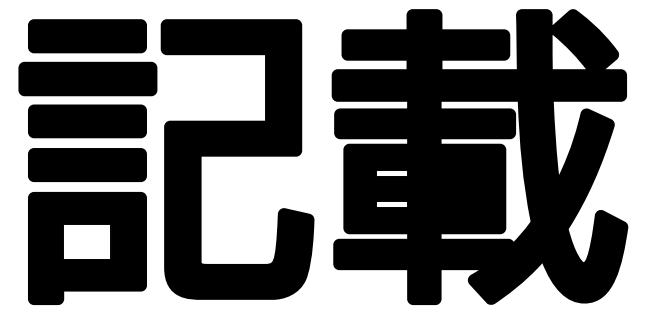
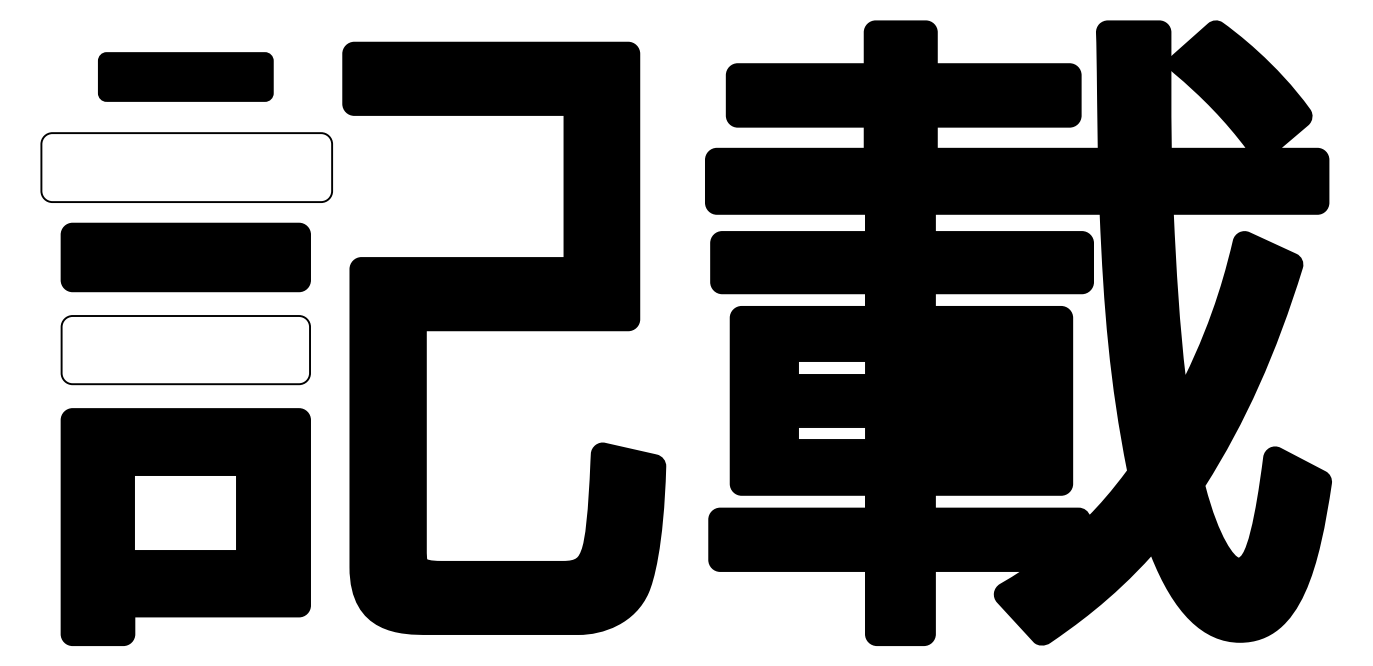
part: (87, 36) -> (185, 77), size x0.7
fill: (87, 78) -> (185, 166), removed
fill: (87, 164) -> (185, 348), removed

